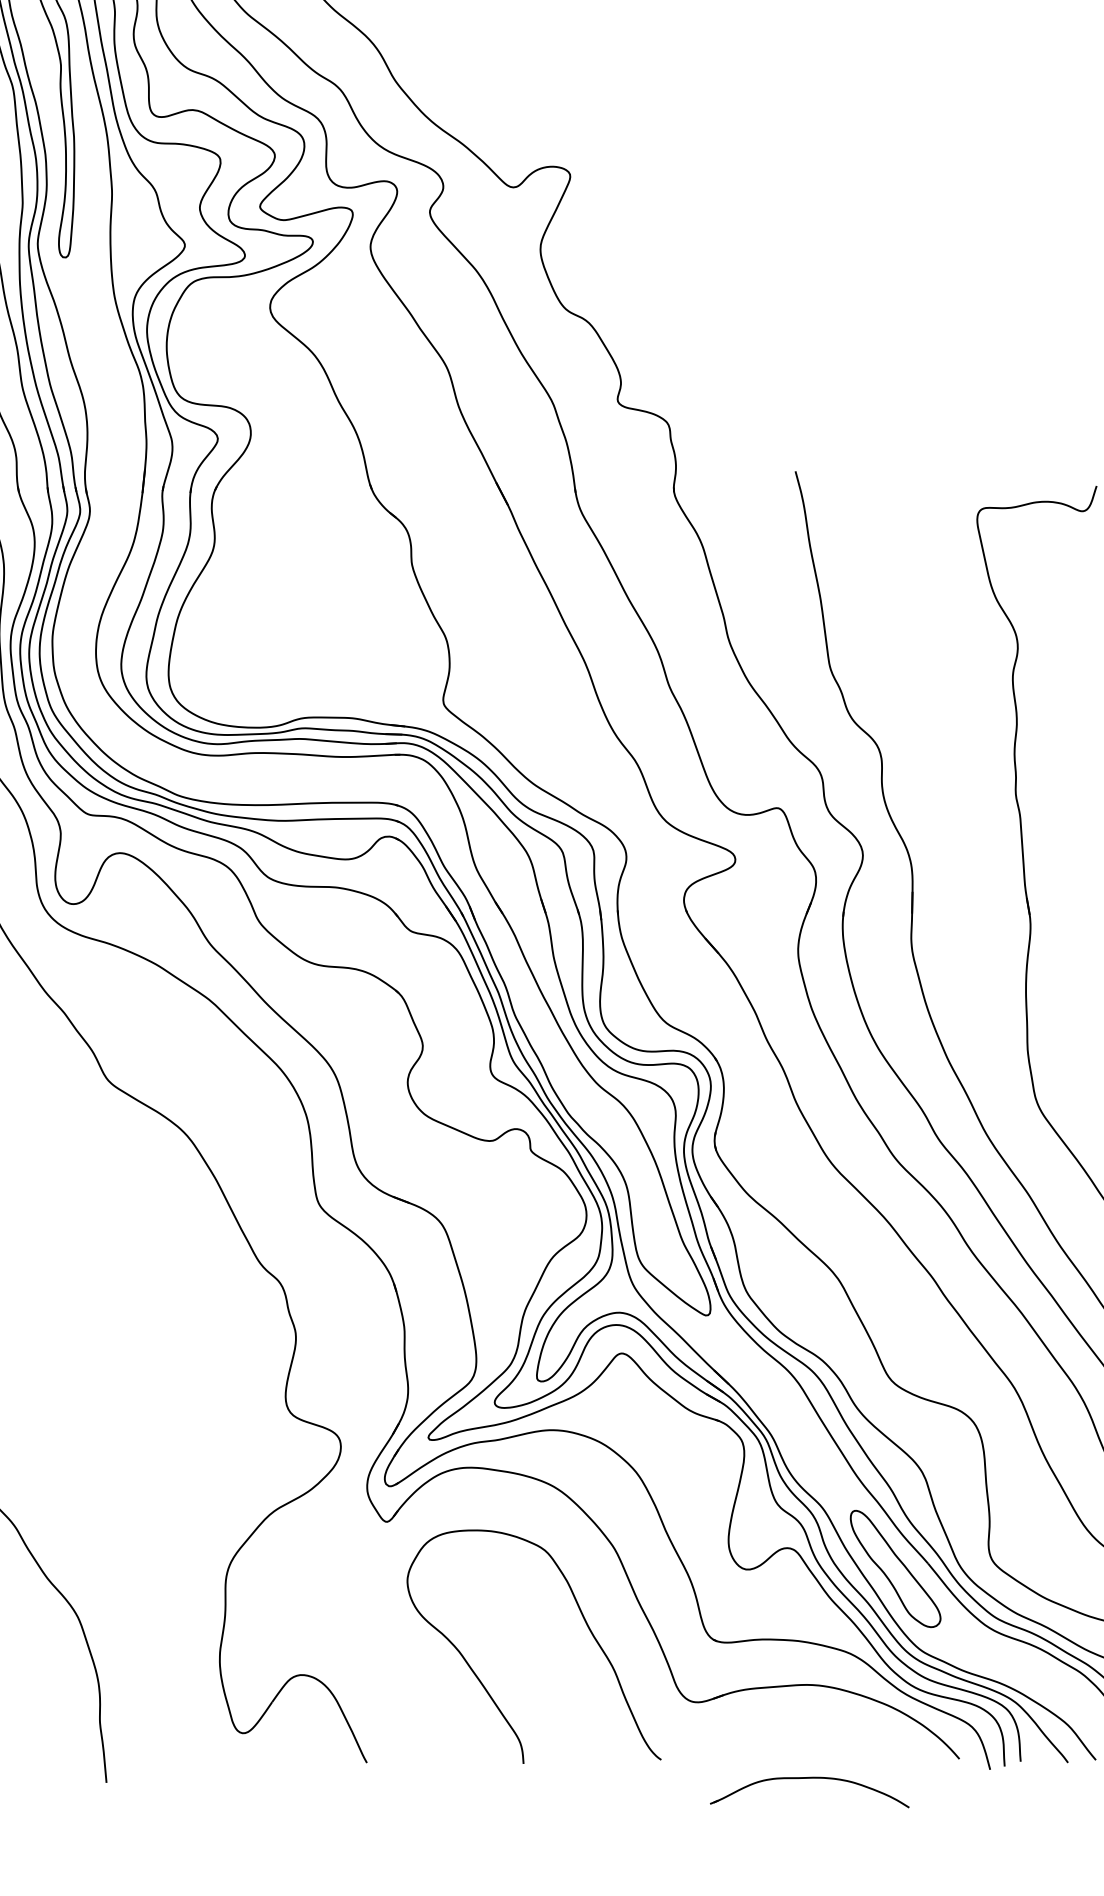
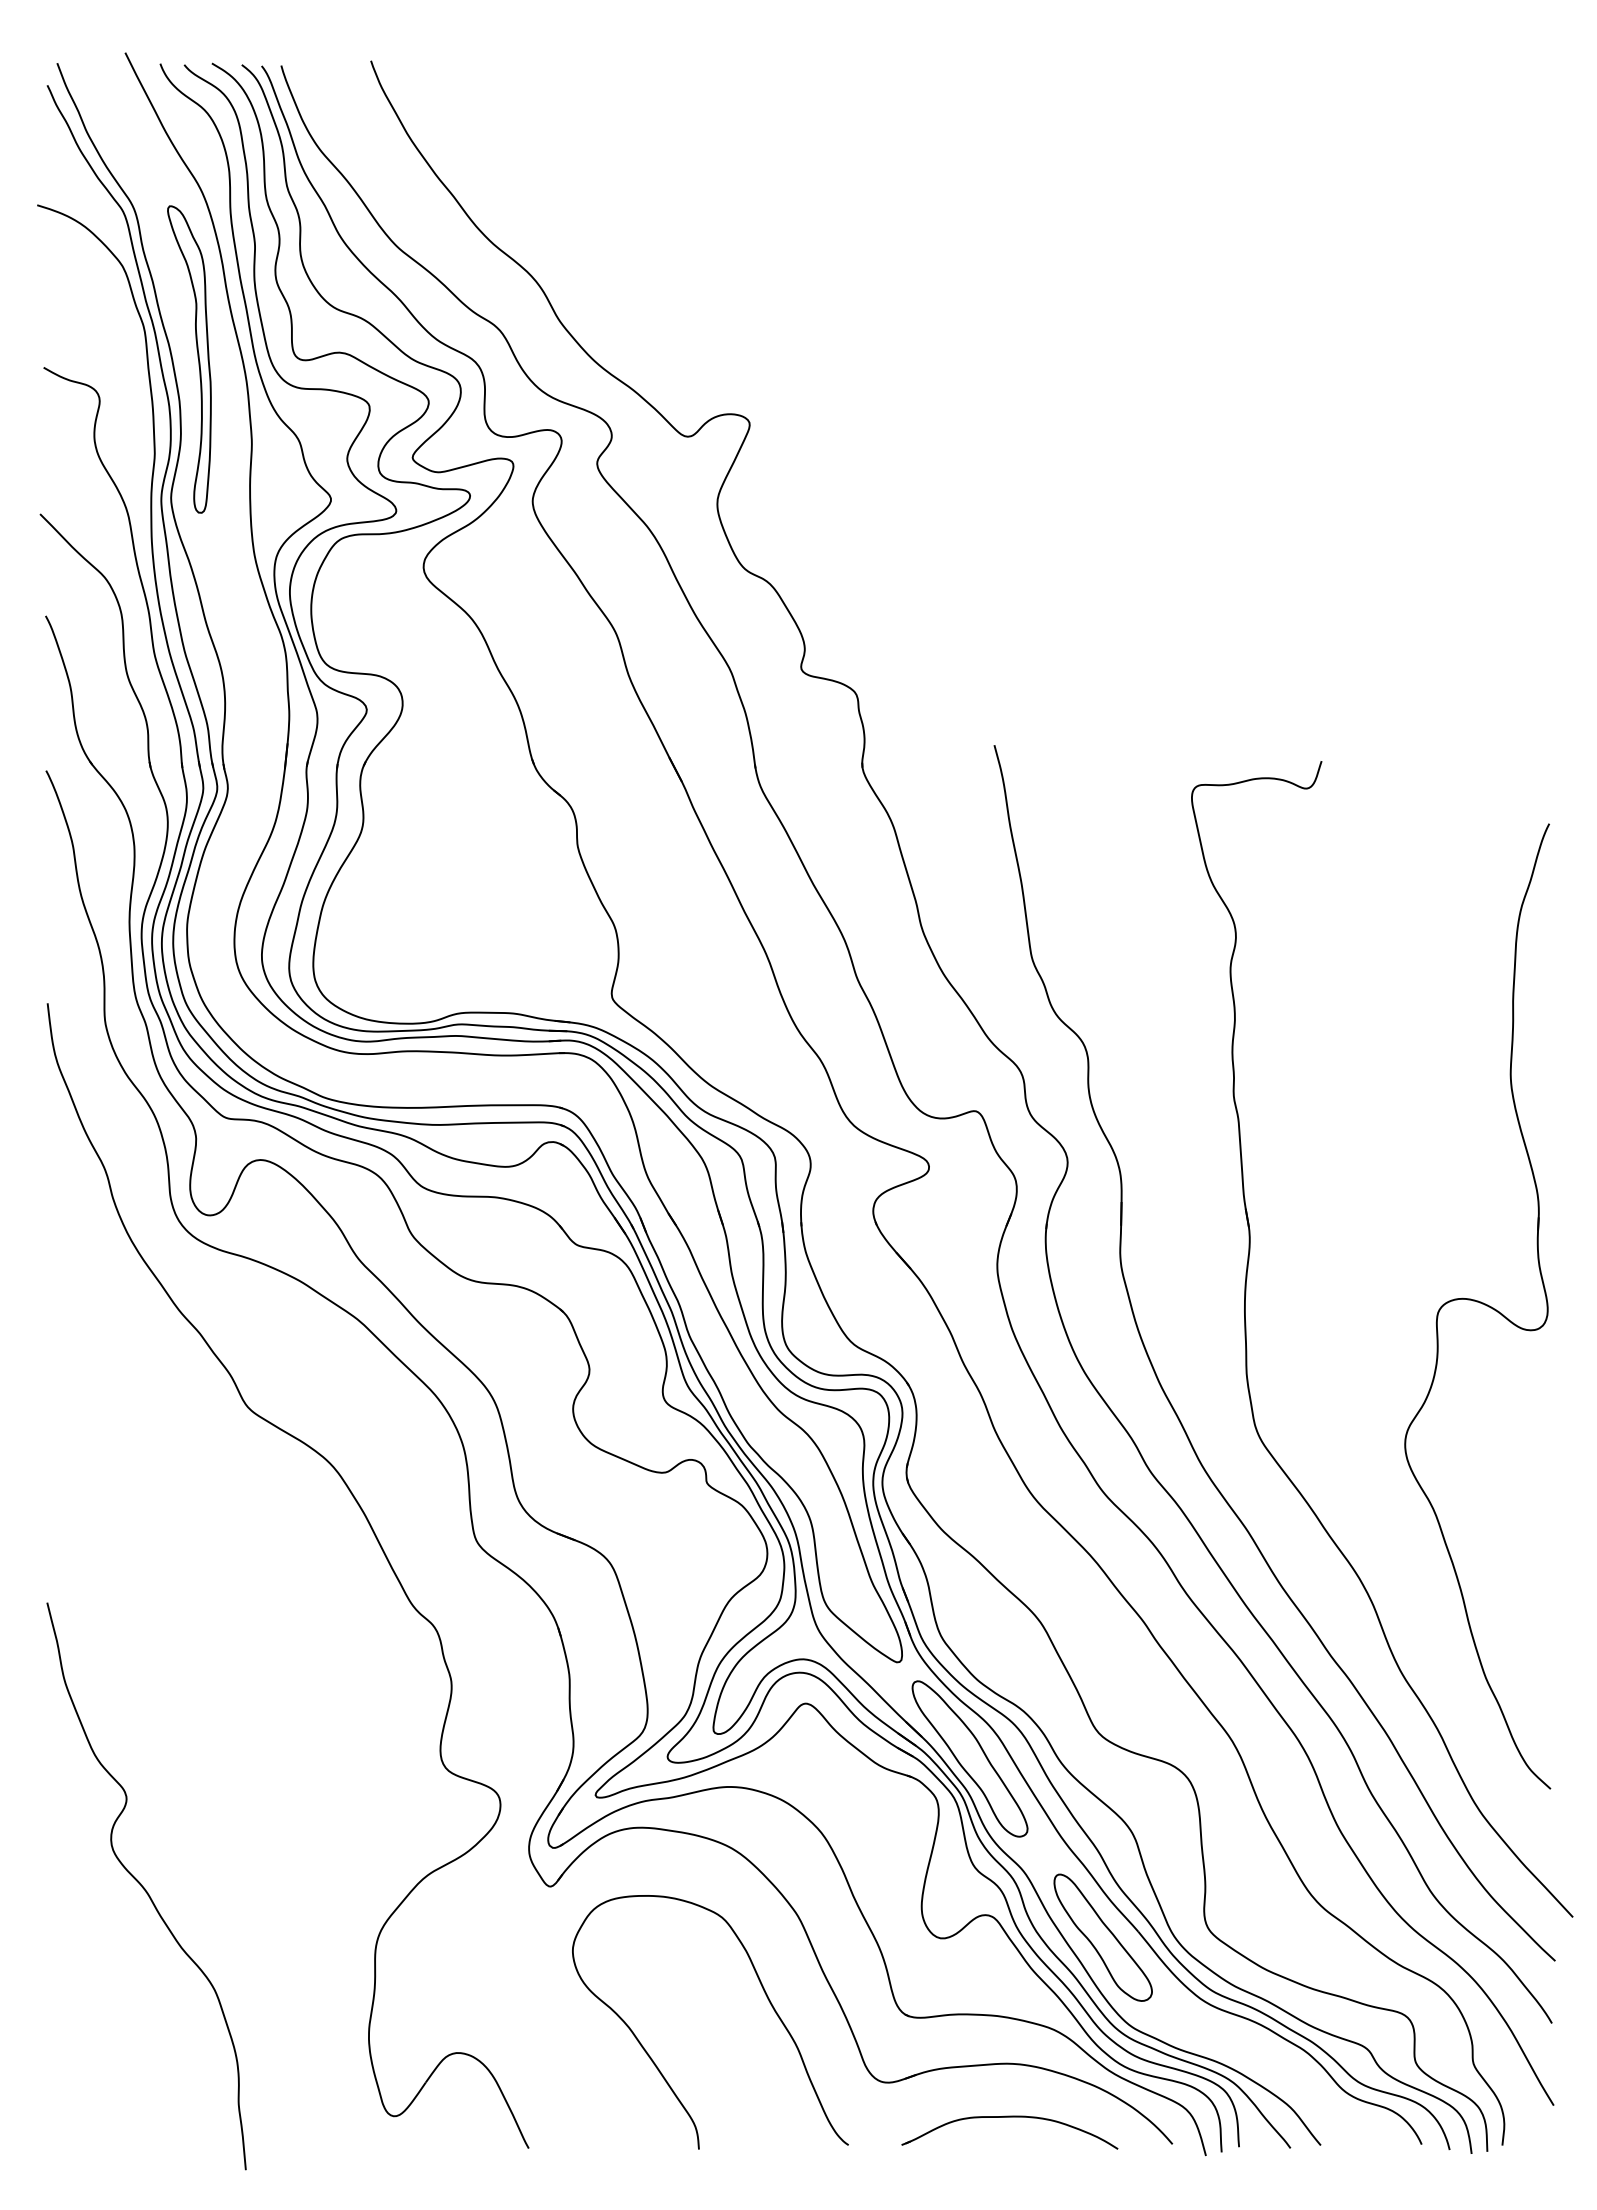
part: (772, 1403) -> (969, 1758), added
part: (809, 1778) -> (1009, 2117), moved

